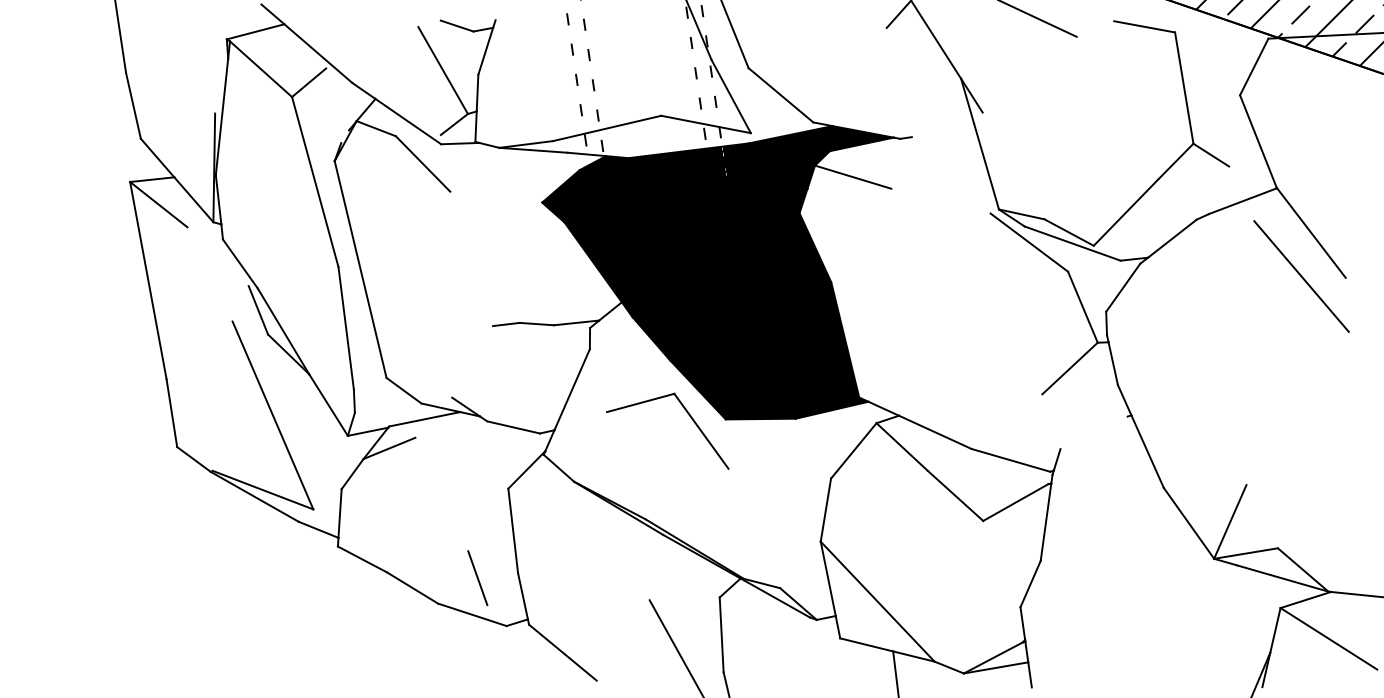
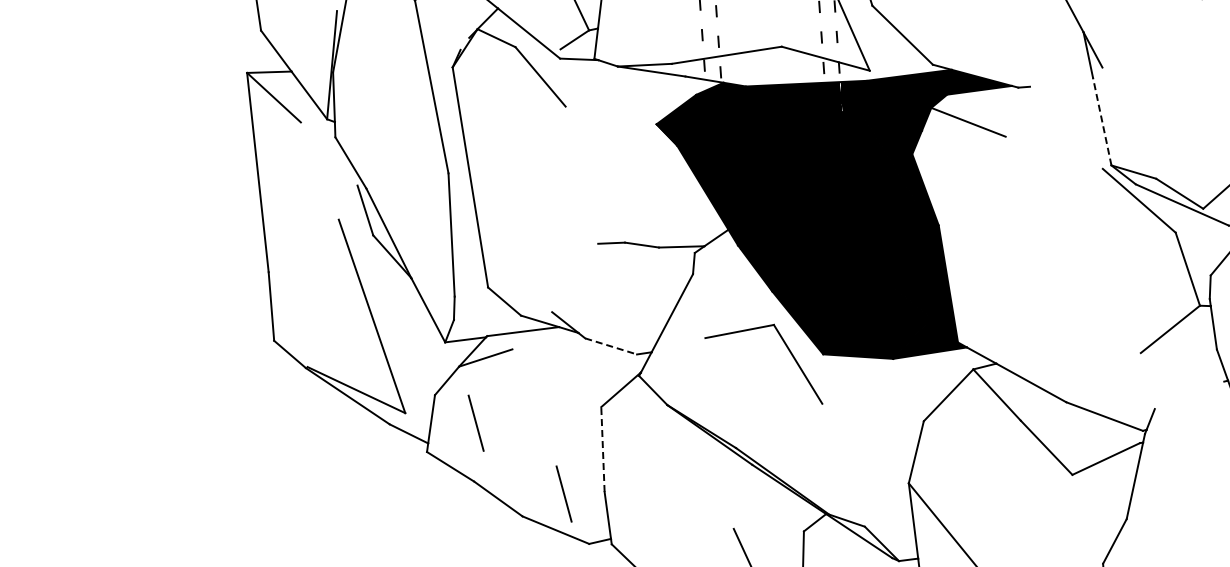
line: (986, 166) -> (1102, 121), solid -> dashed
line: (514, 427) -> (612, 346), solid -> dashed
line: (384, 513) -> (475, 422), added
line: (513, 530) -> (603, 449), solid -> dashed

